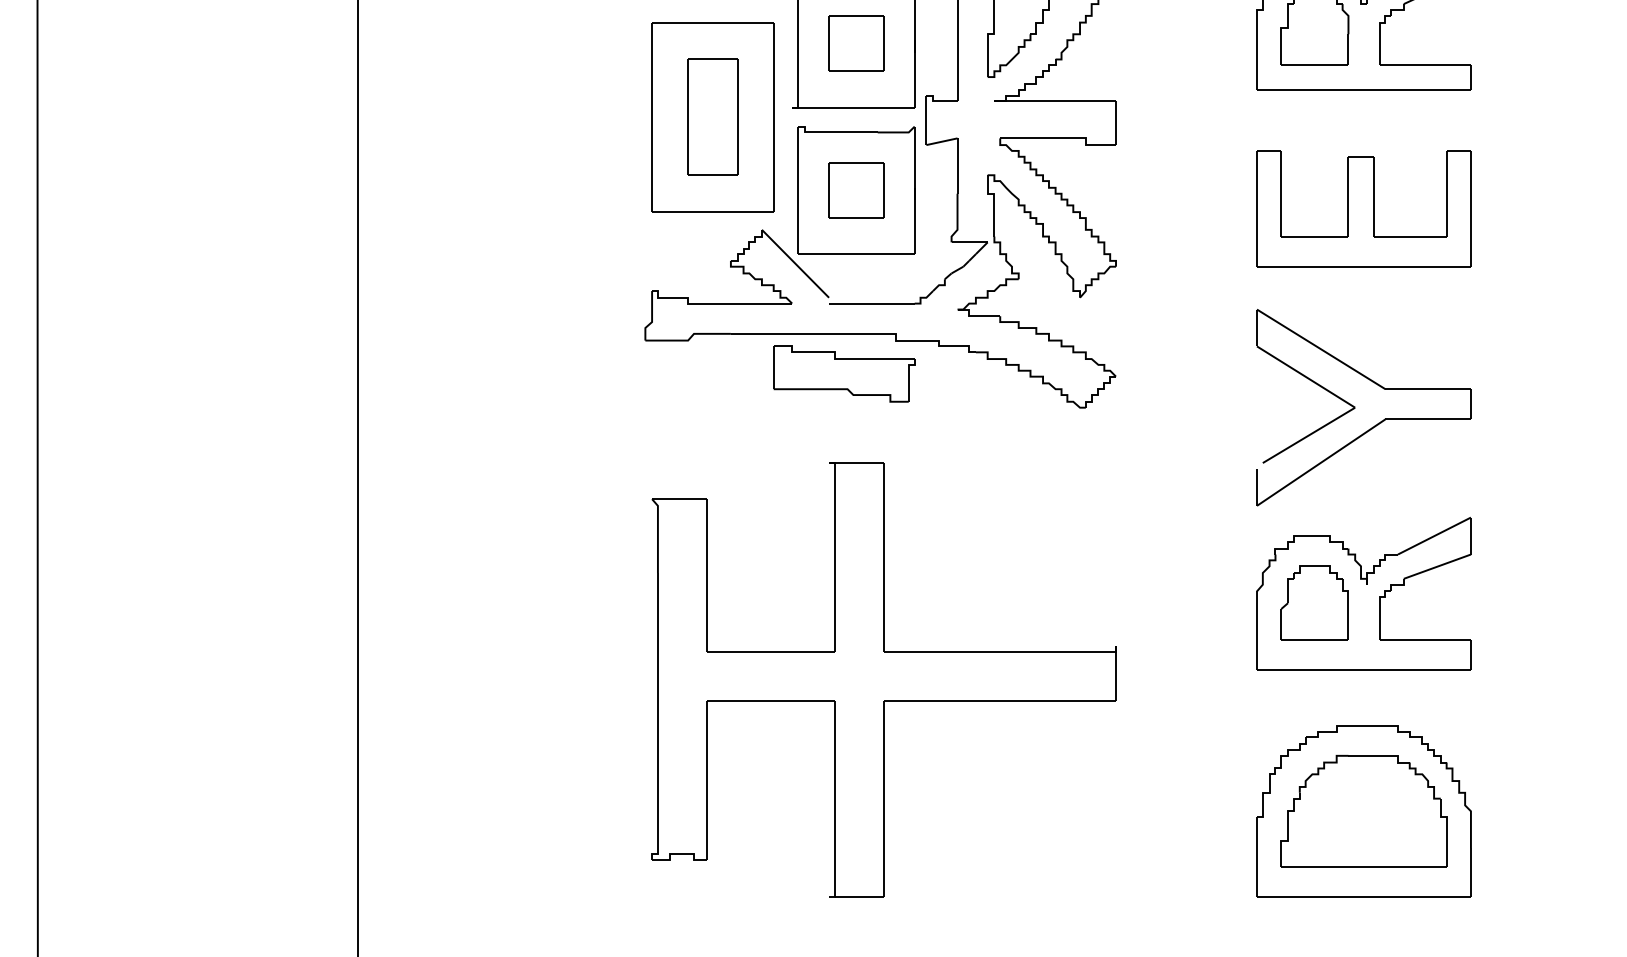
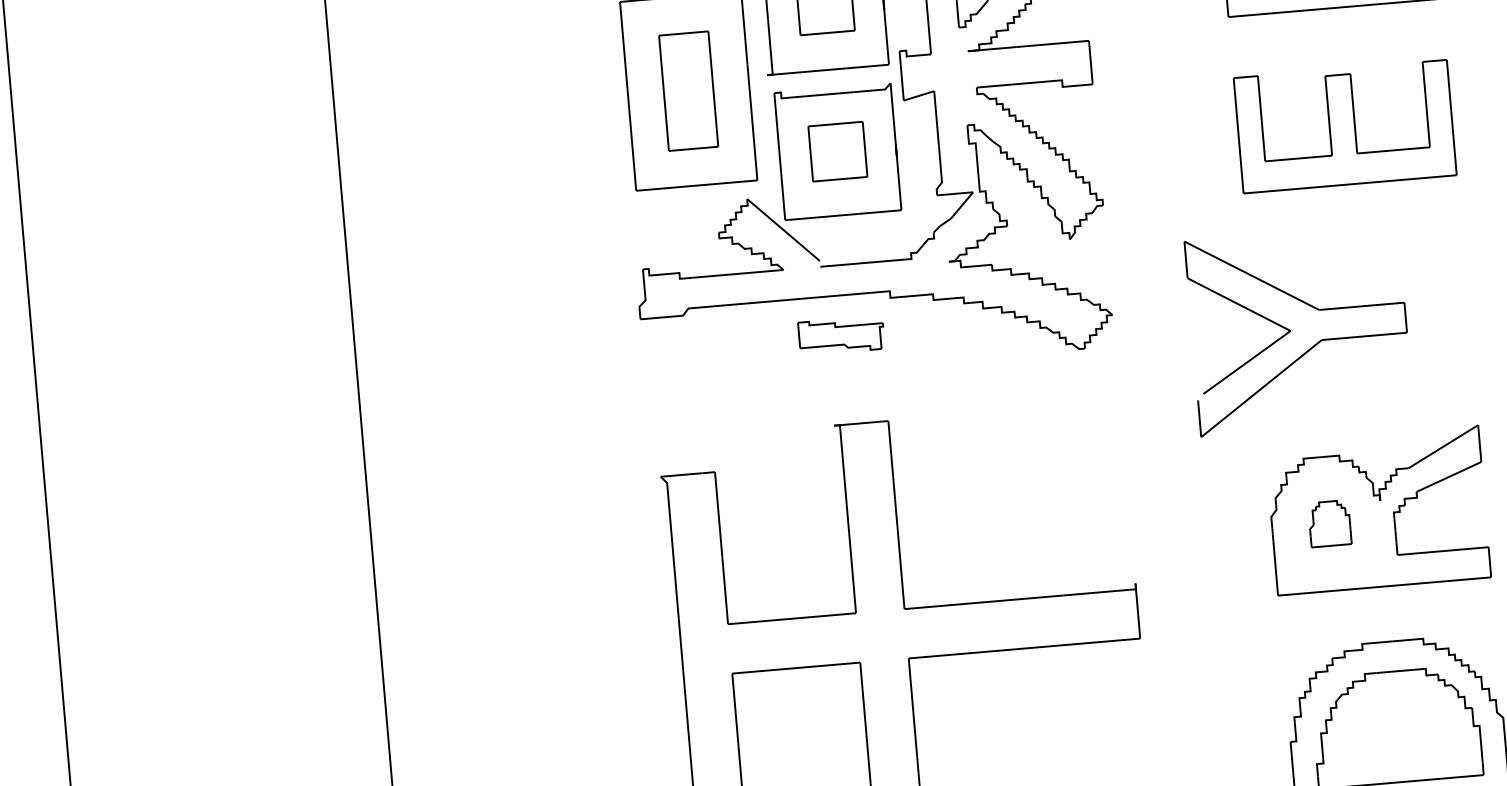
part: (844, 373) -> (841, 335), size x0.6
part: (1355, 407) -> (1290, 330), moved
part: (1314, 602) -> (1329, 523), size x0.6

